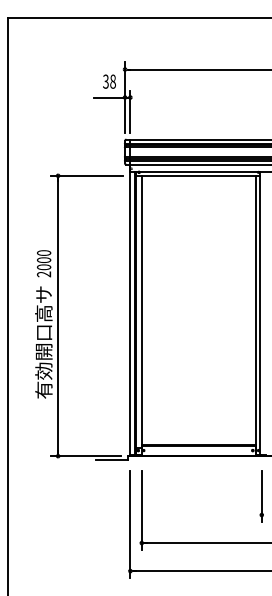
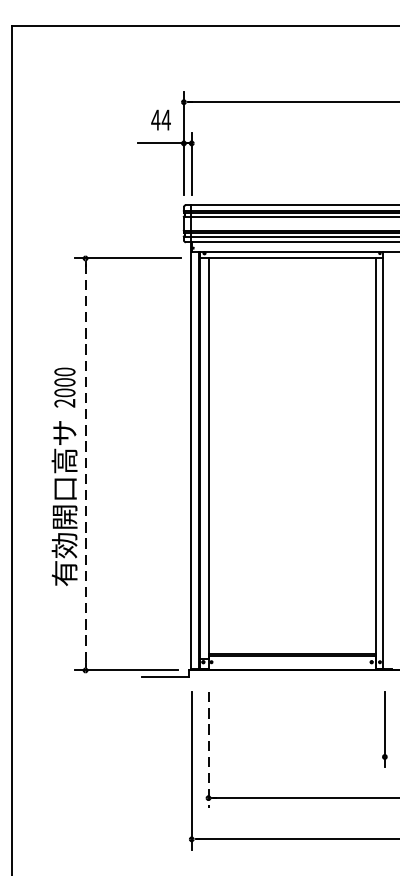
text: (109, 81) -> (161, 119), 38 -> 44
line: (58, 316) -> (86, 465), solid -> dashed
line: (141, 510) -> (208, 750), solid -> dashed

